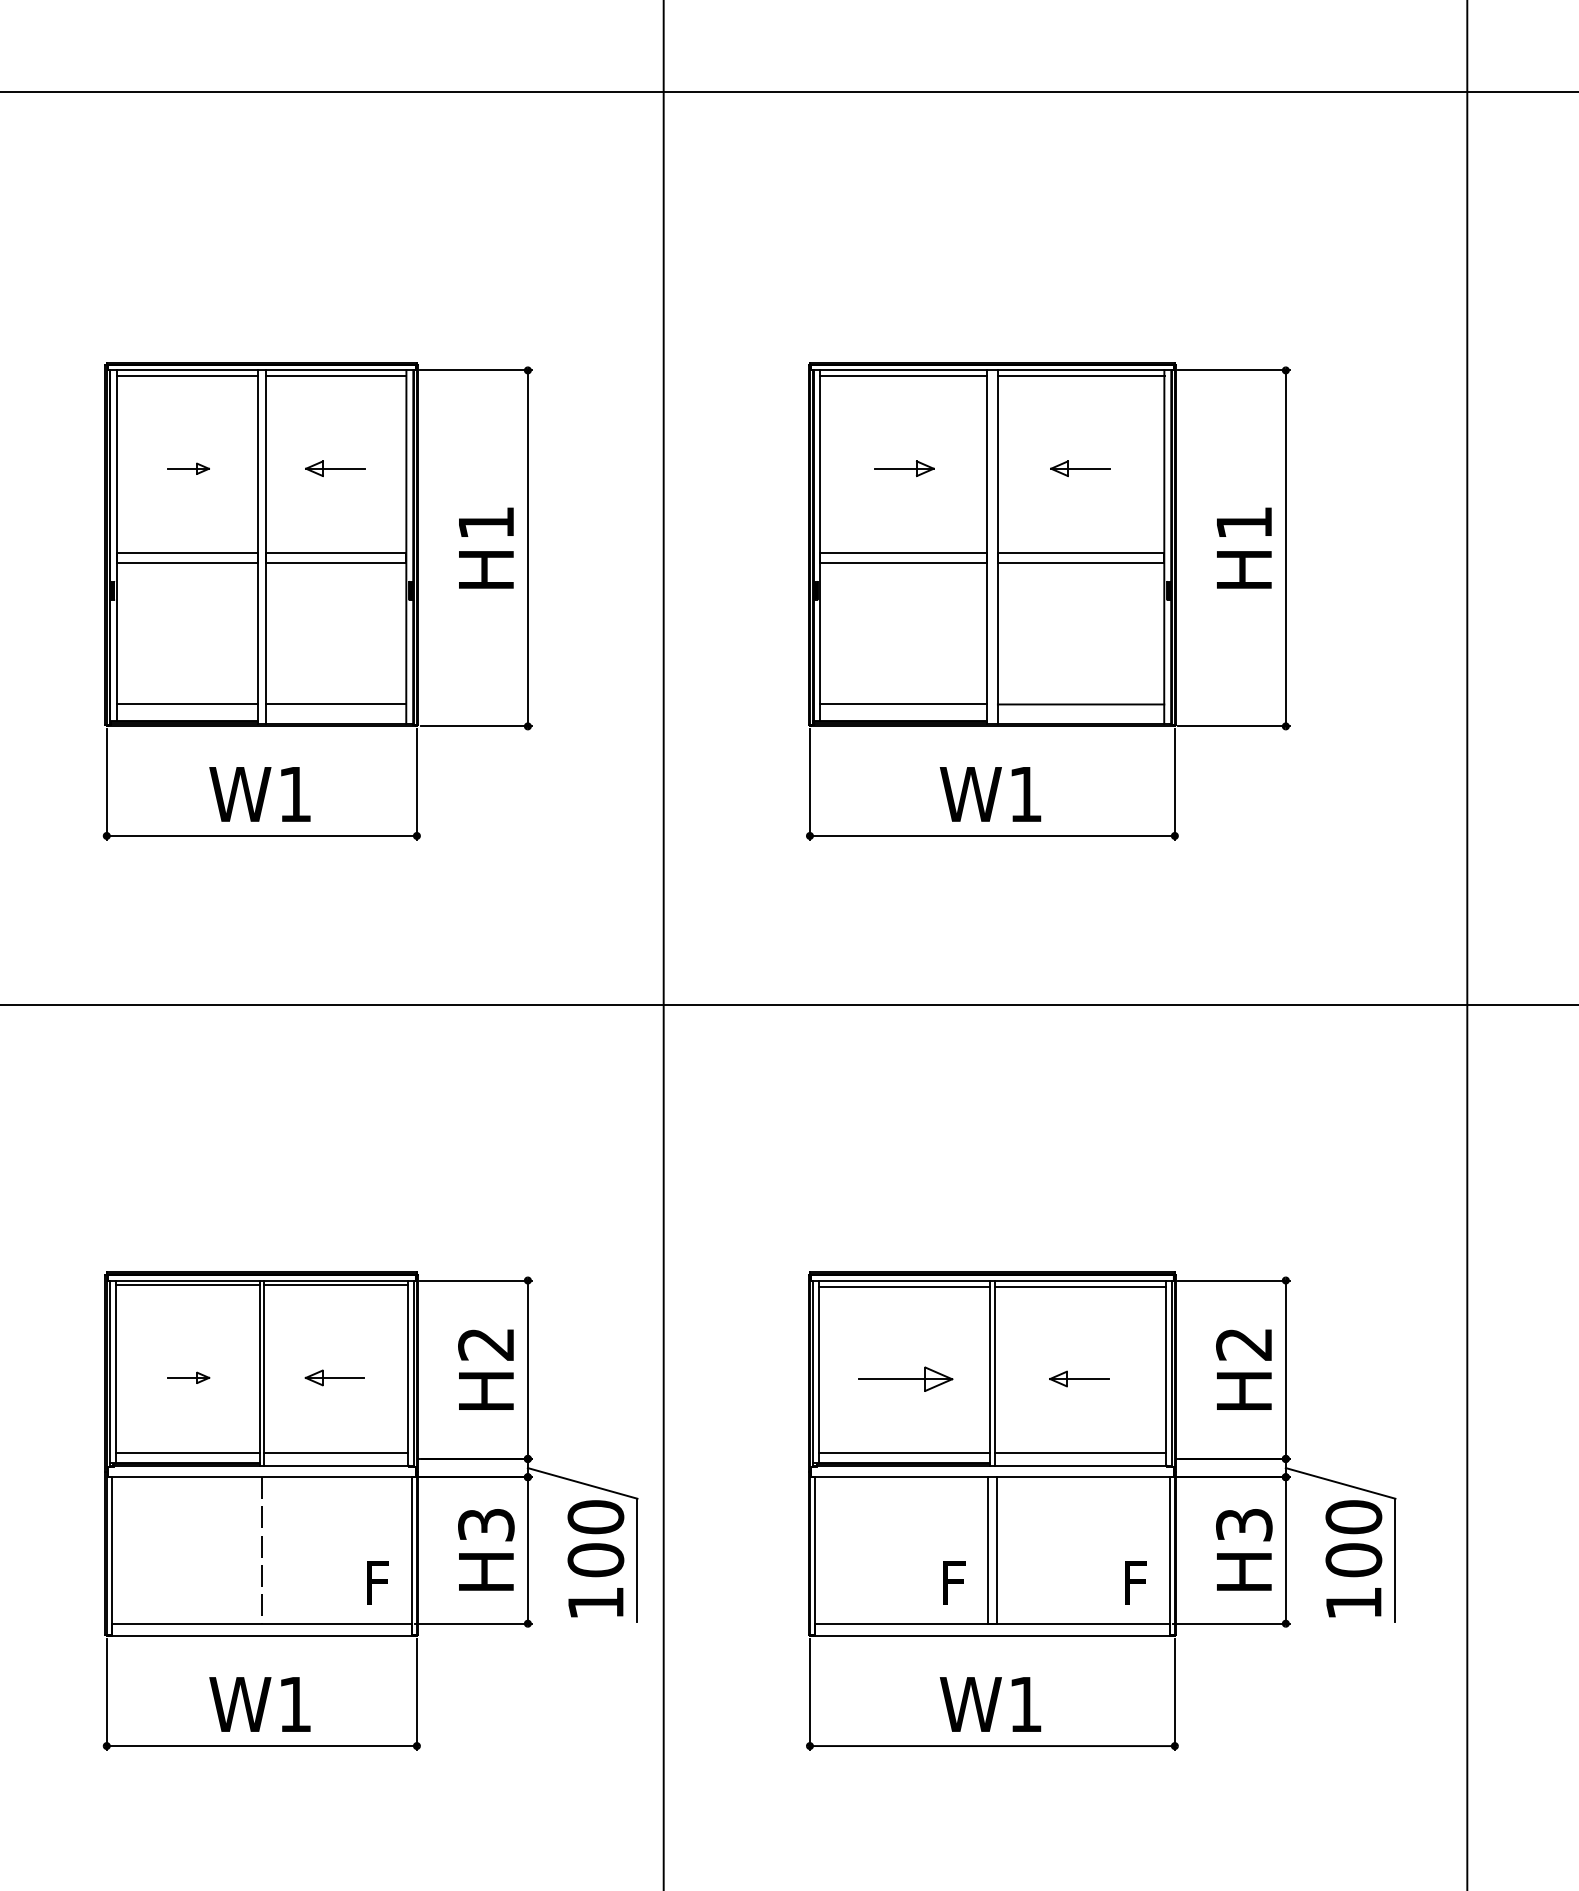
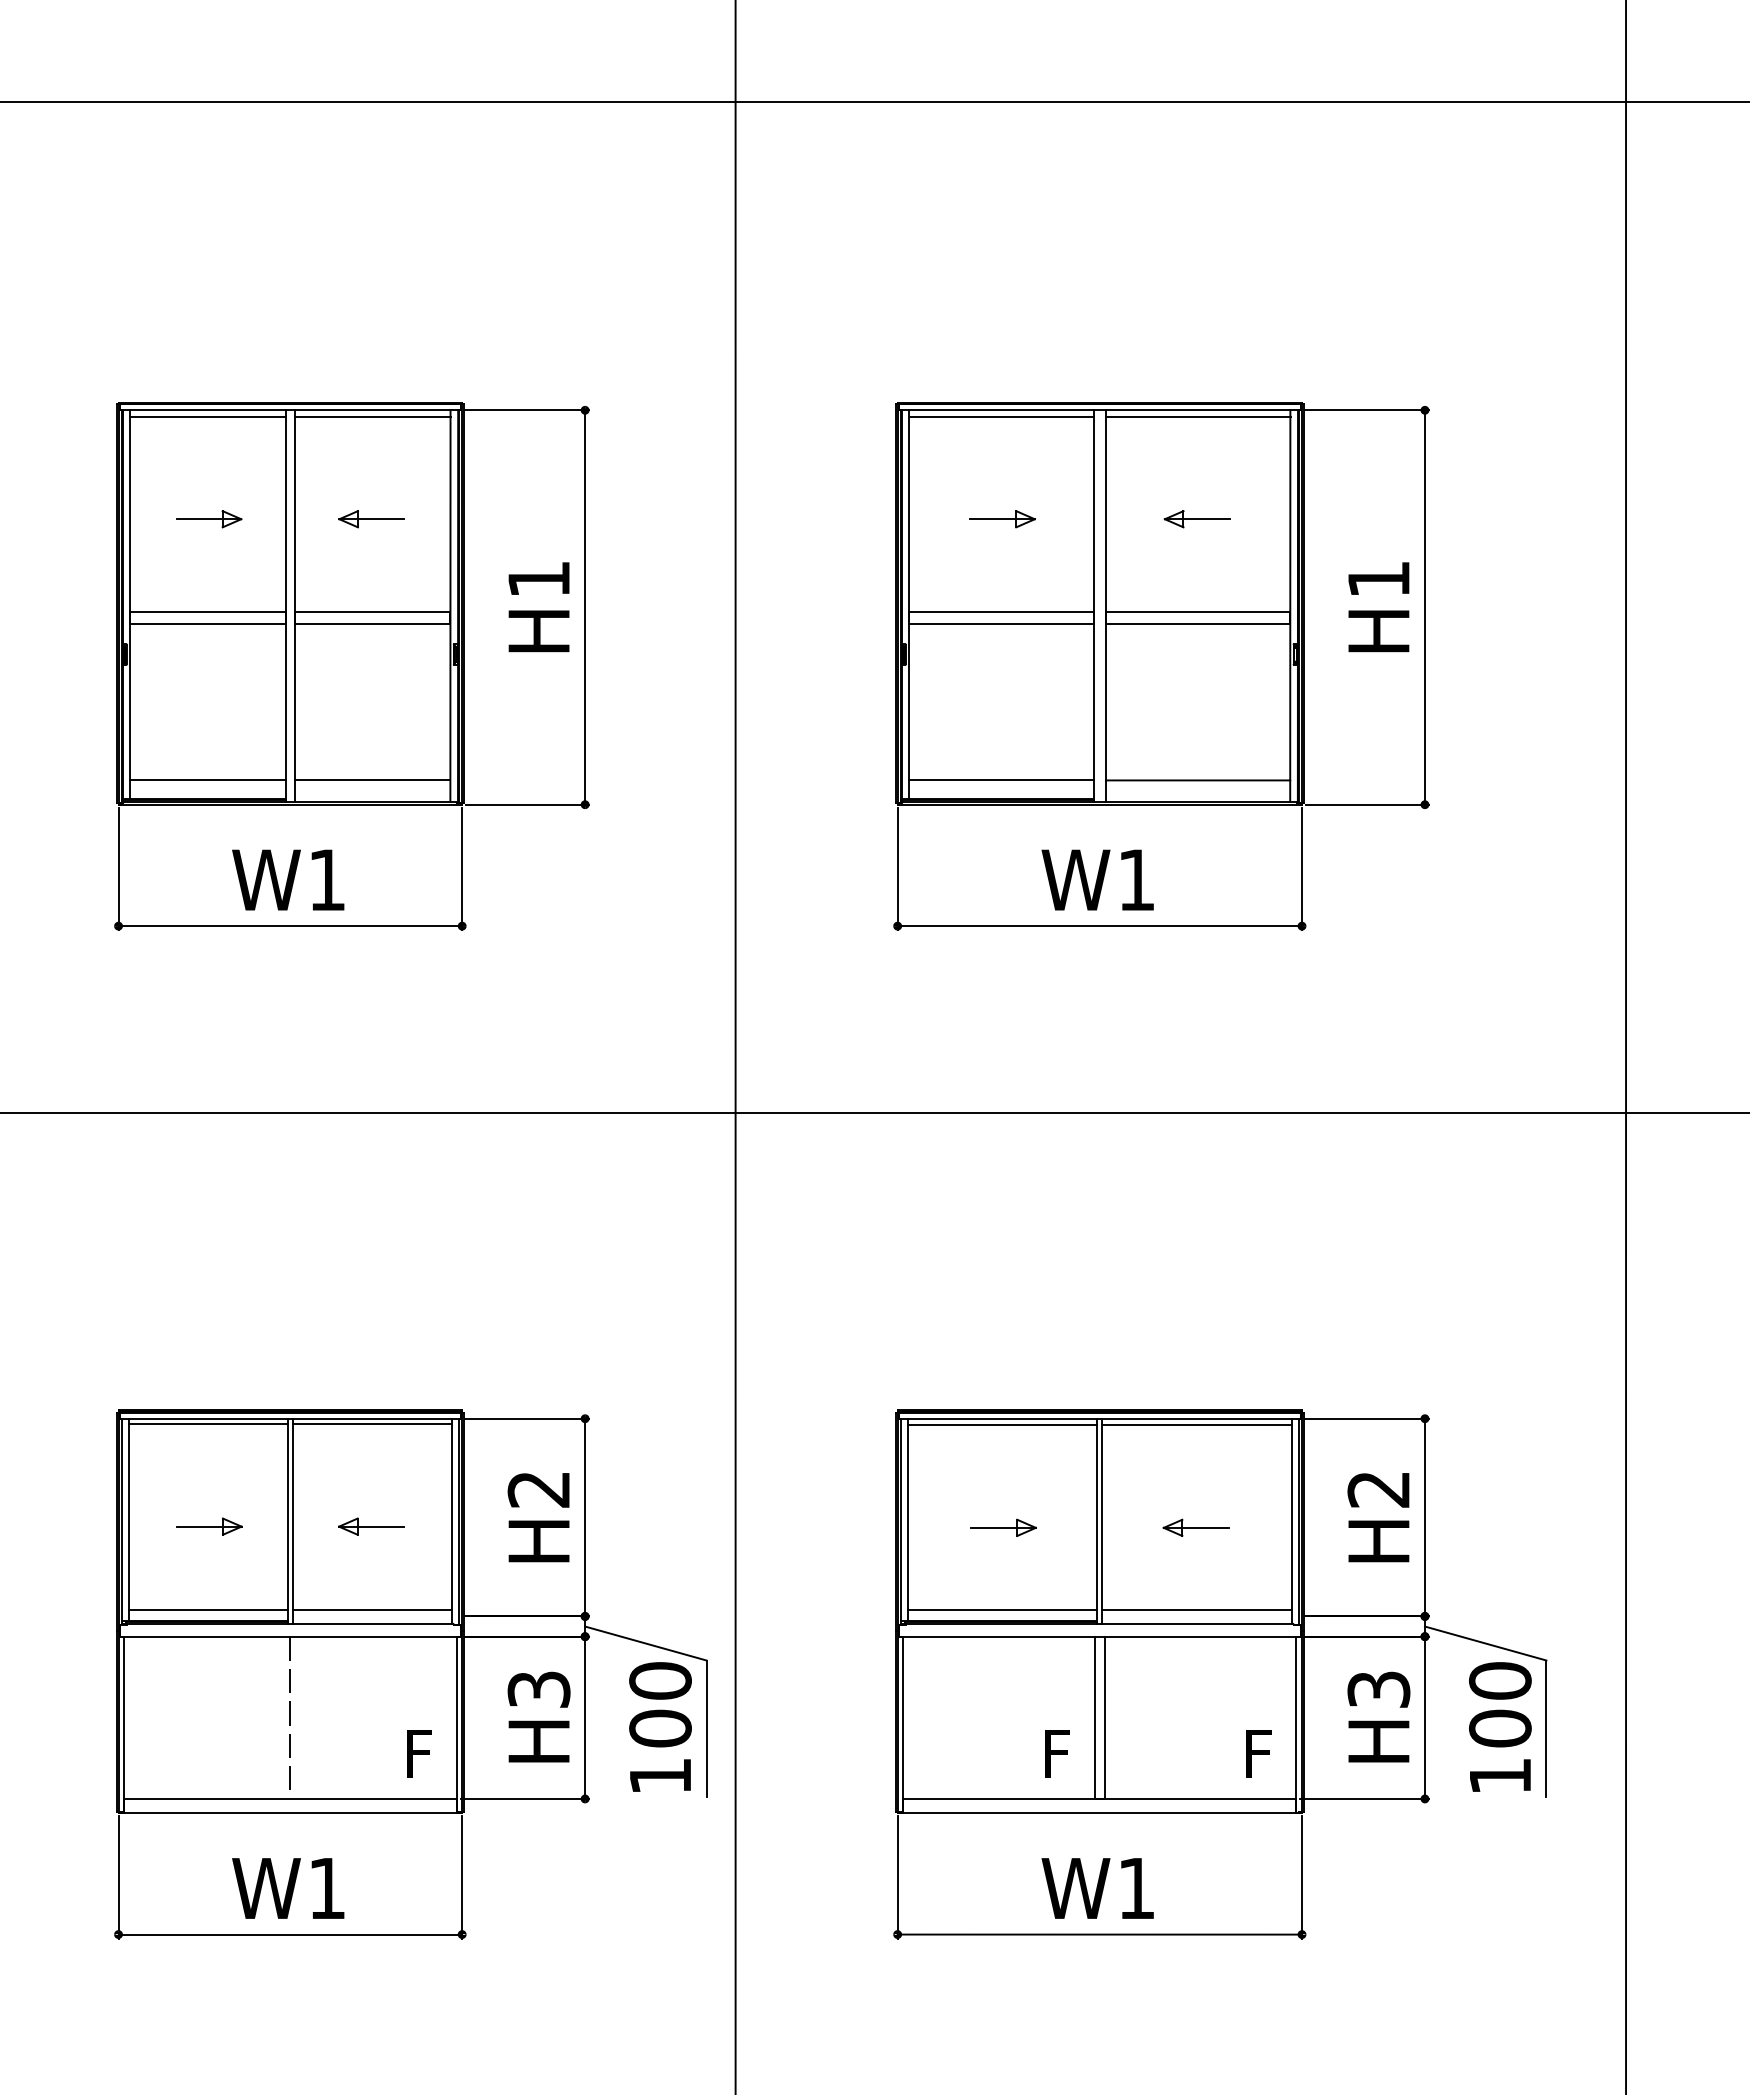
part: (188, 468) -> (209, 519), size x1.43
part: (188, 1377) -> (209, 1526), size x1.43
part: (905, 1378) -> (1003, 1527), size x0.62

